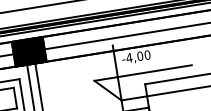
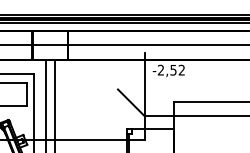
fill: (29, 51) -> (50, 45), removed
text: (138, 55) -> (171, 69), -4,00 -> -2,52
line: (142, 73) -> (173, 89), removed

